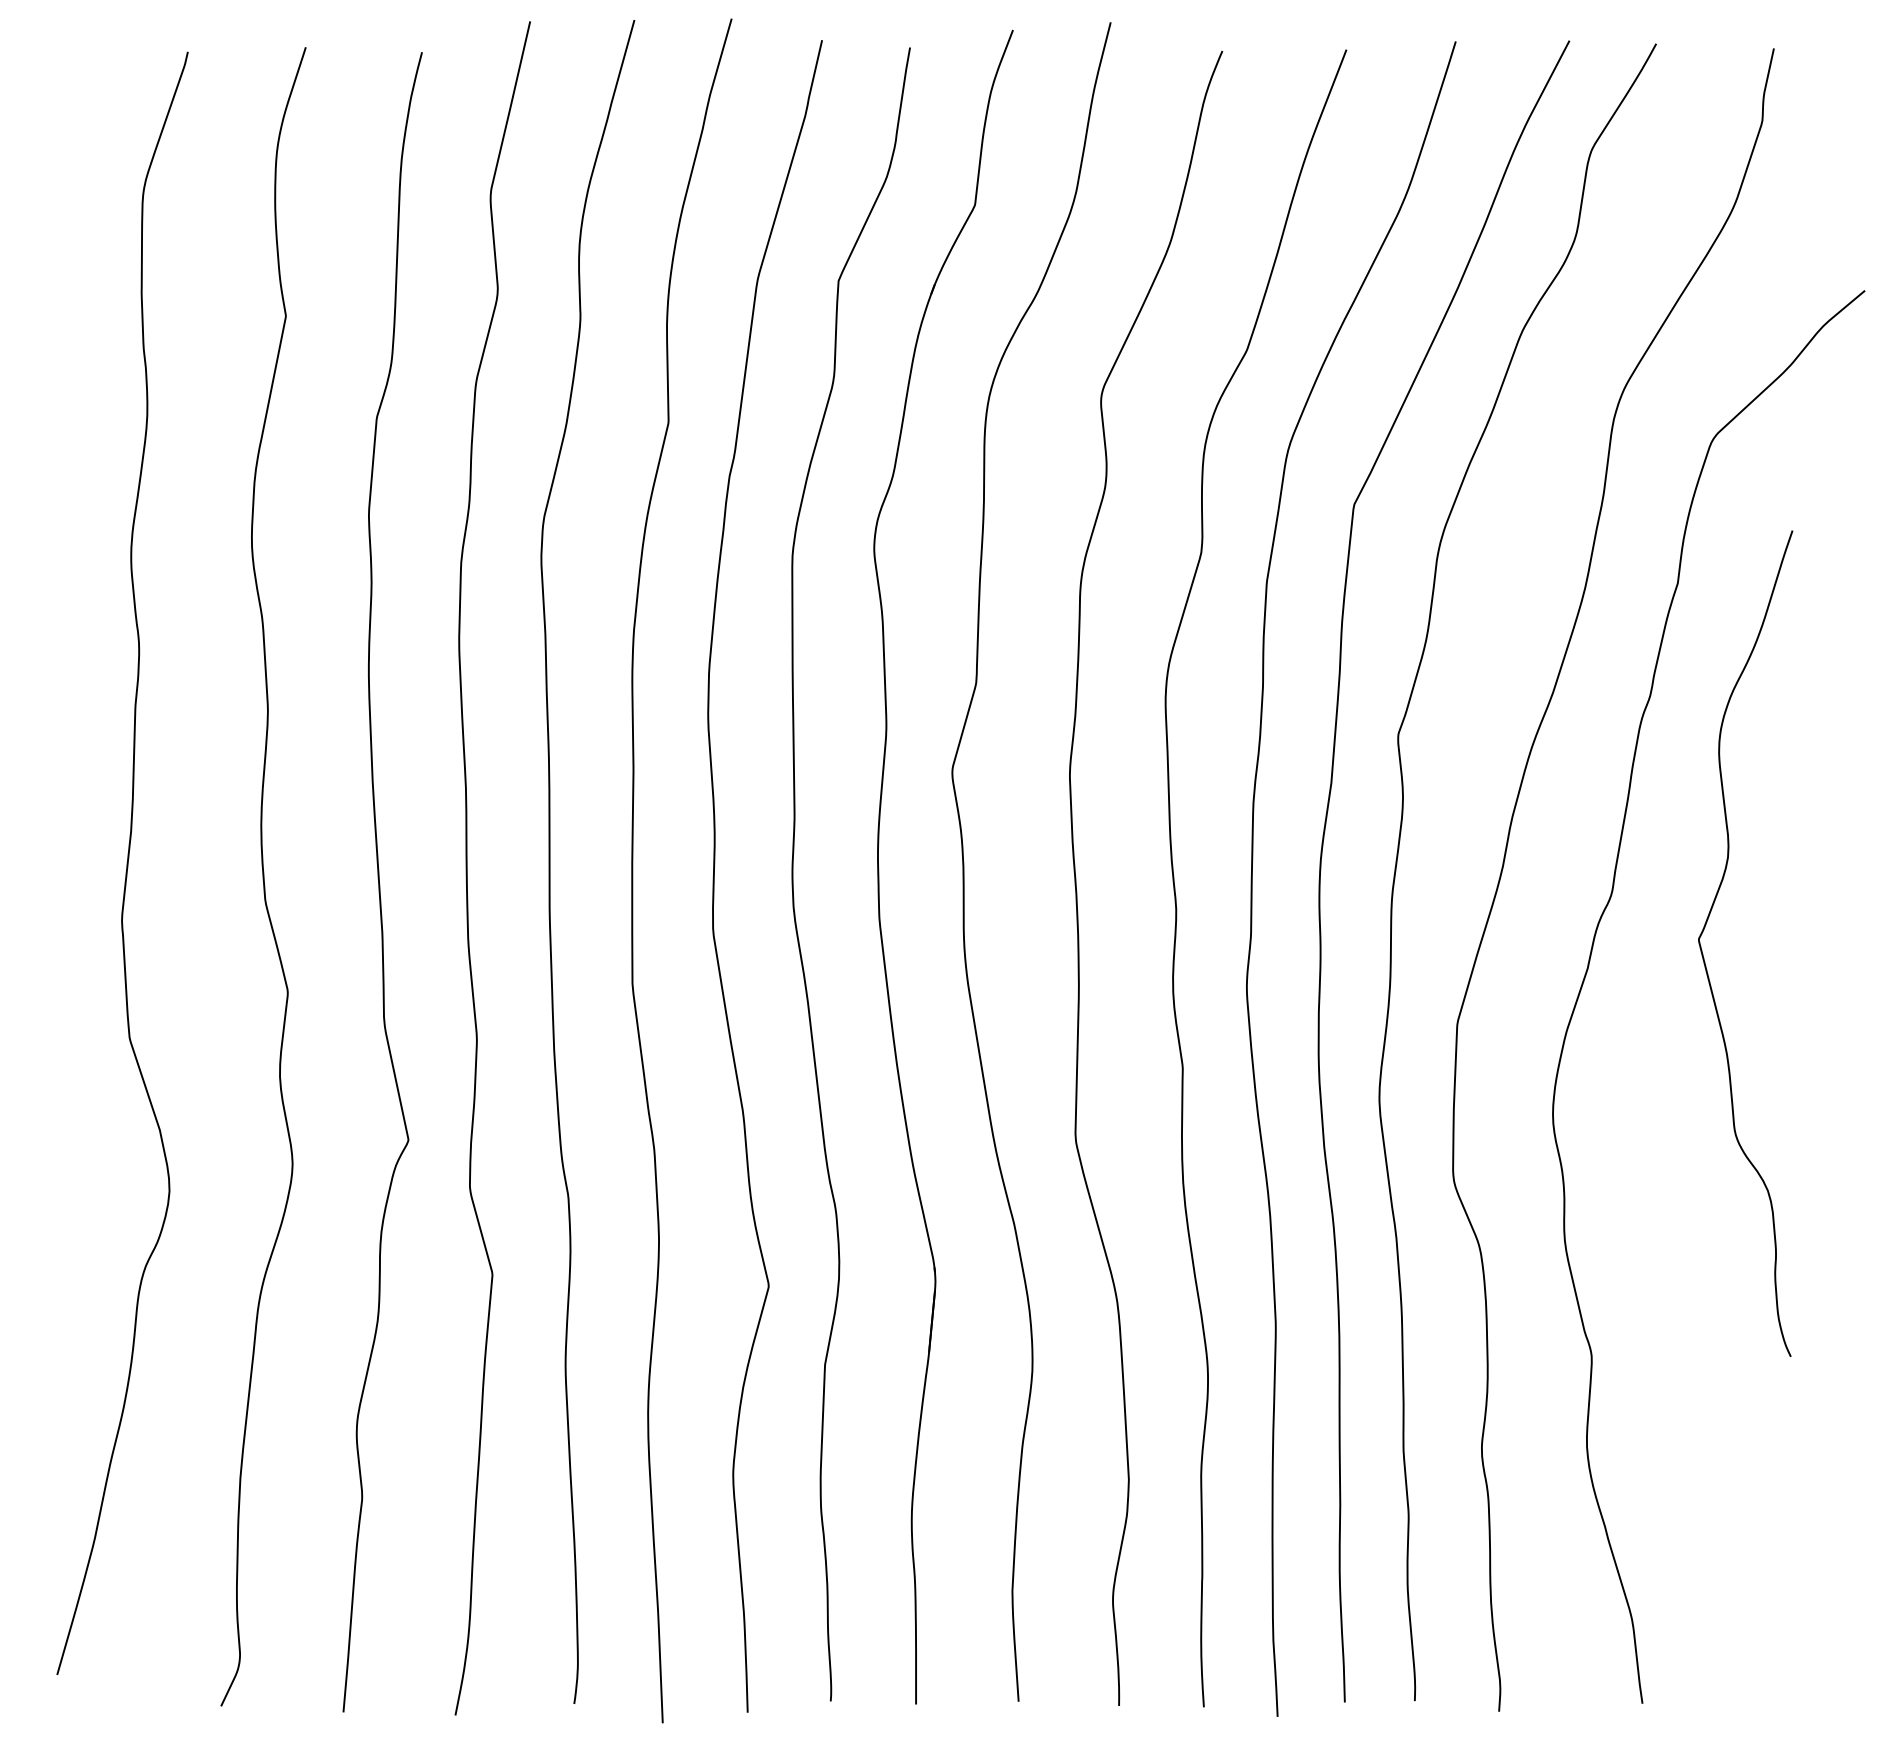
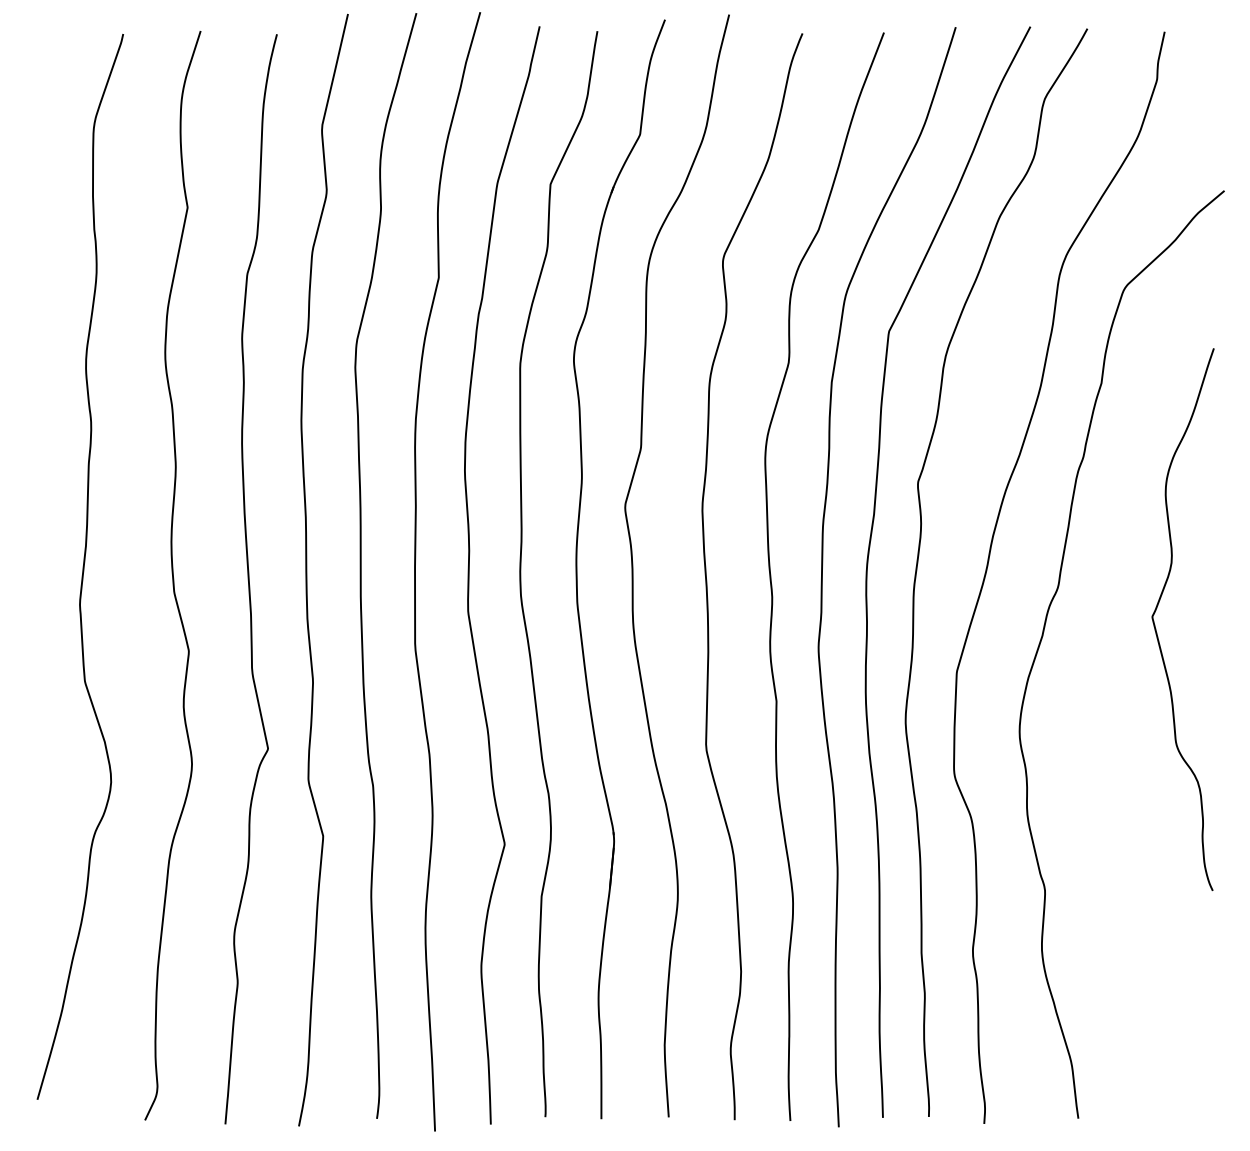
curve: (1706, 926) -> (1157, 608), moved

